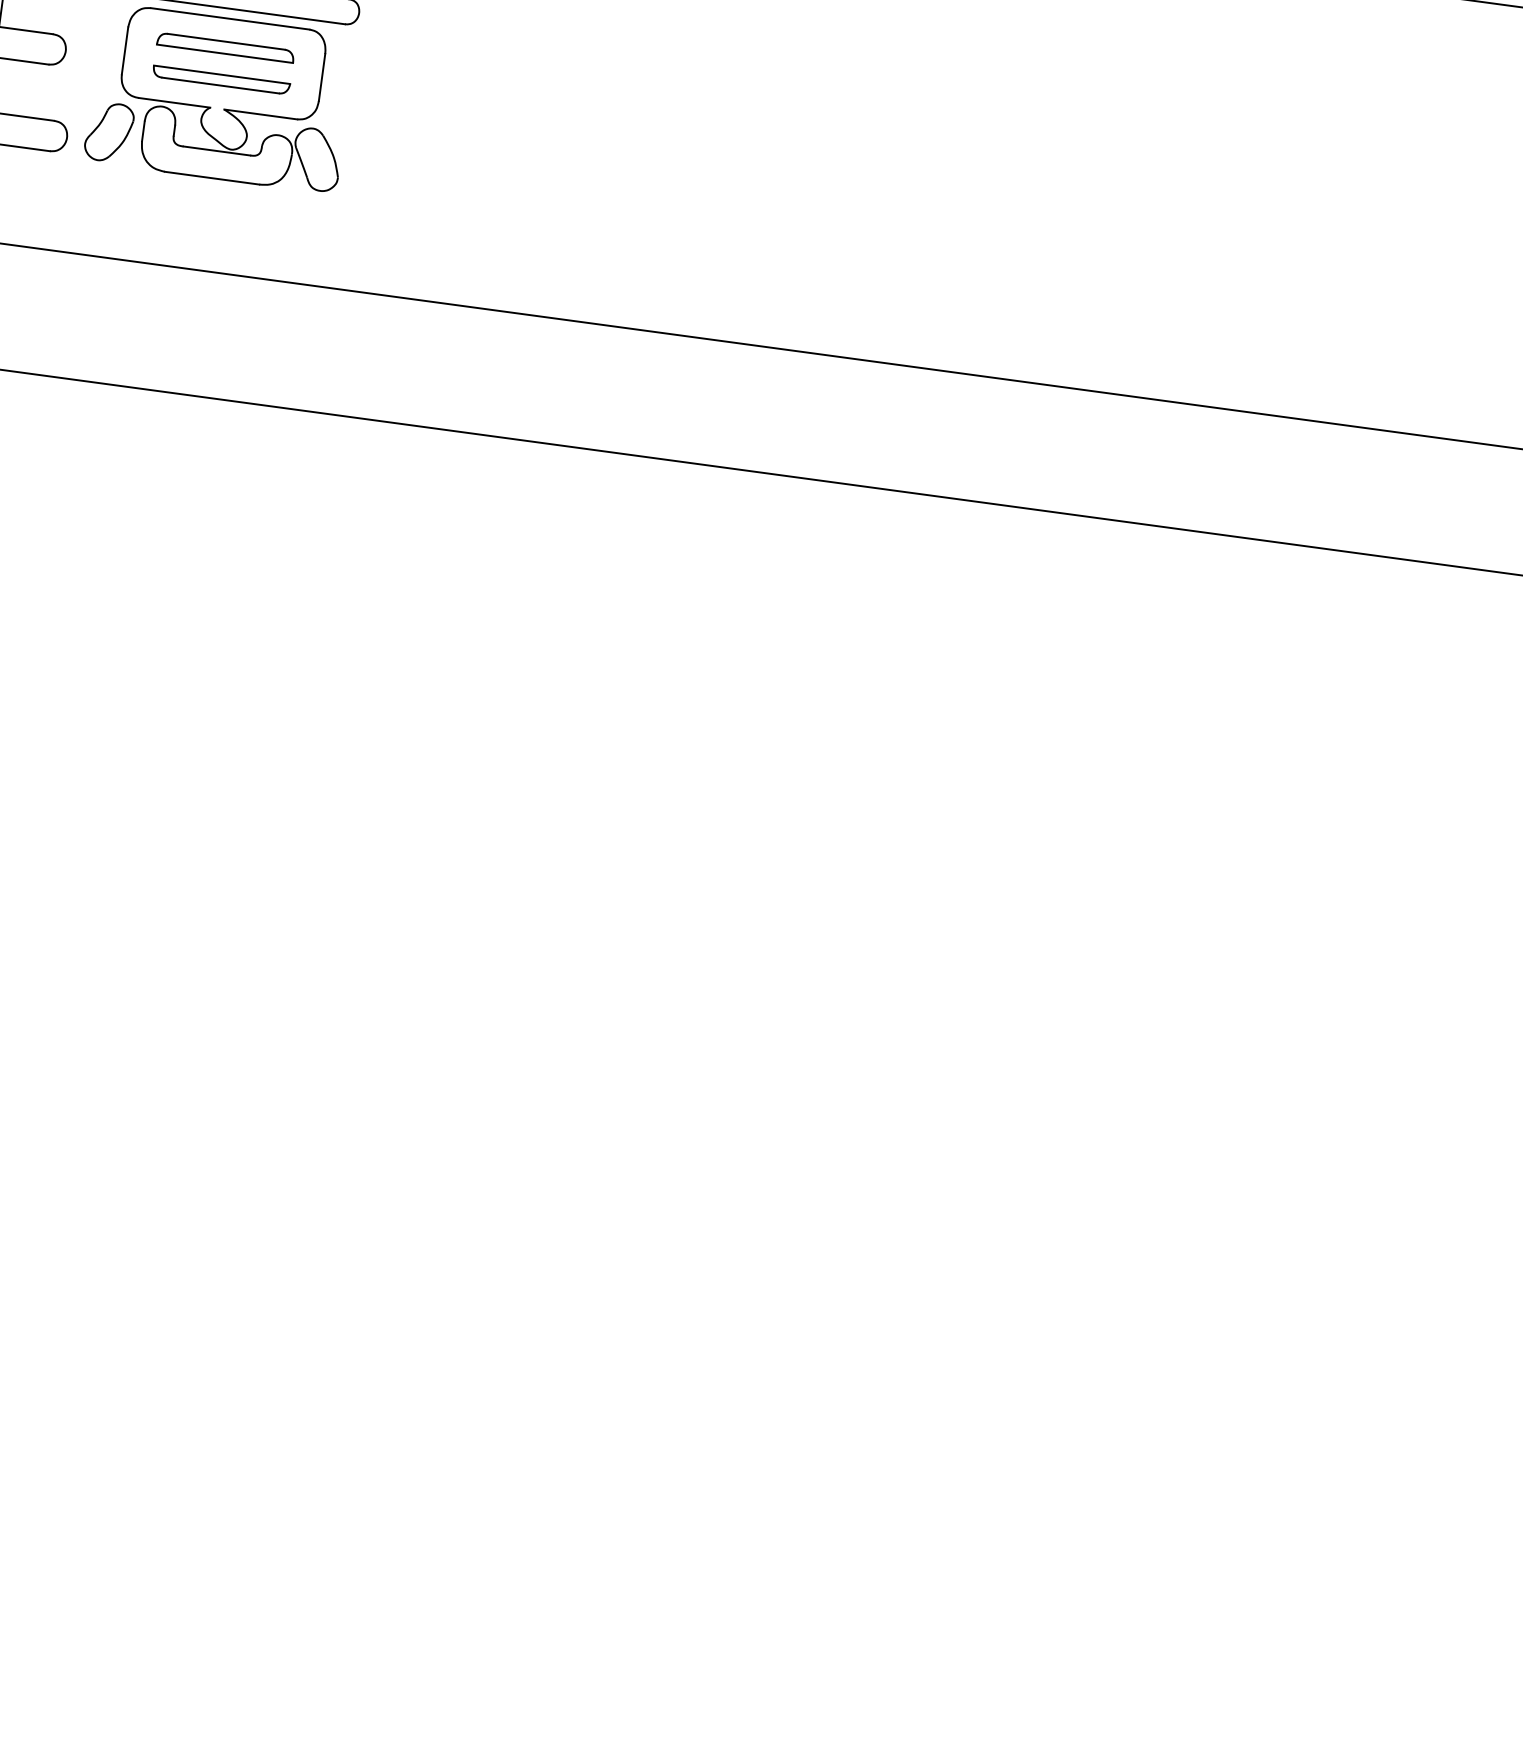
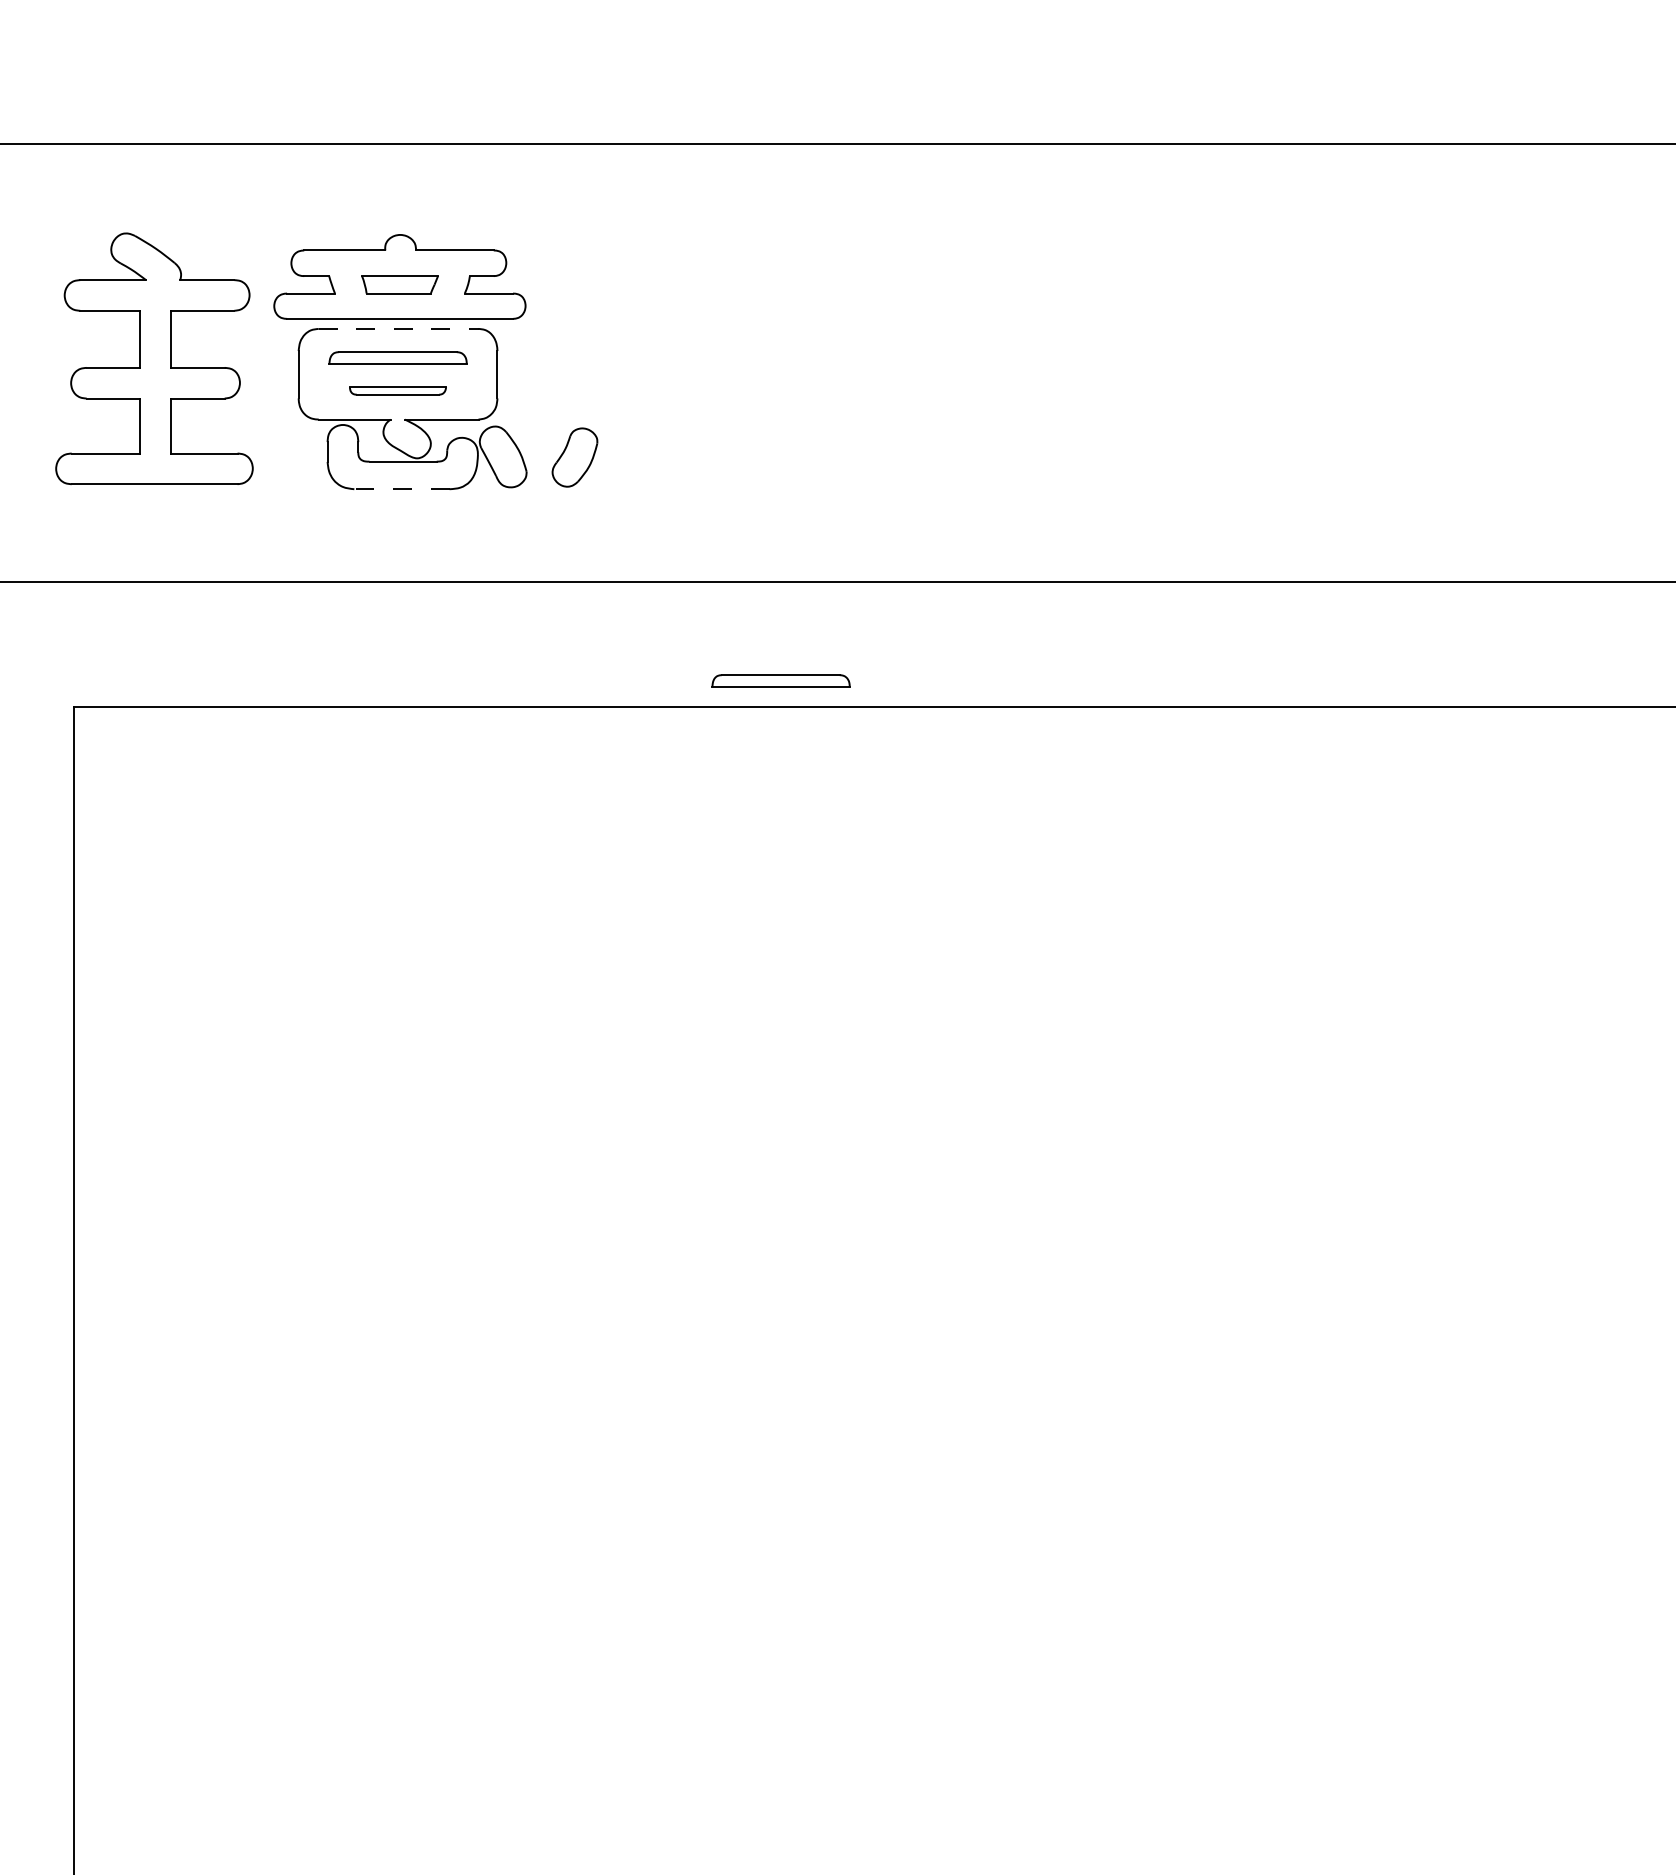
line: (230, 18) -> (398, 328), solid -> dashed
part: (220, 79) -> (397, 390), size x0.7
part: (108, 132) -> (574, 457), moved
line: (211, 178) -> (401, 489), solid -> dashed
part: (561, 418) -> (780, 680), added

